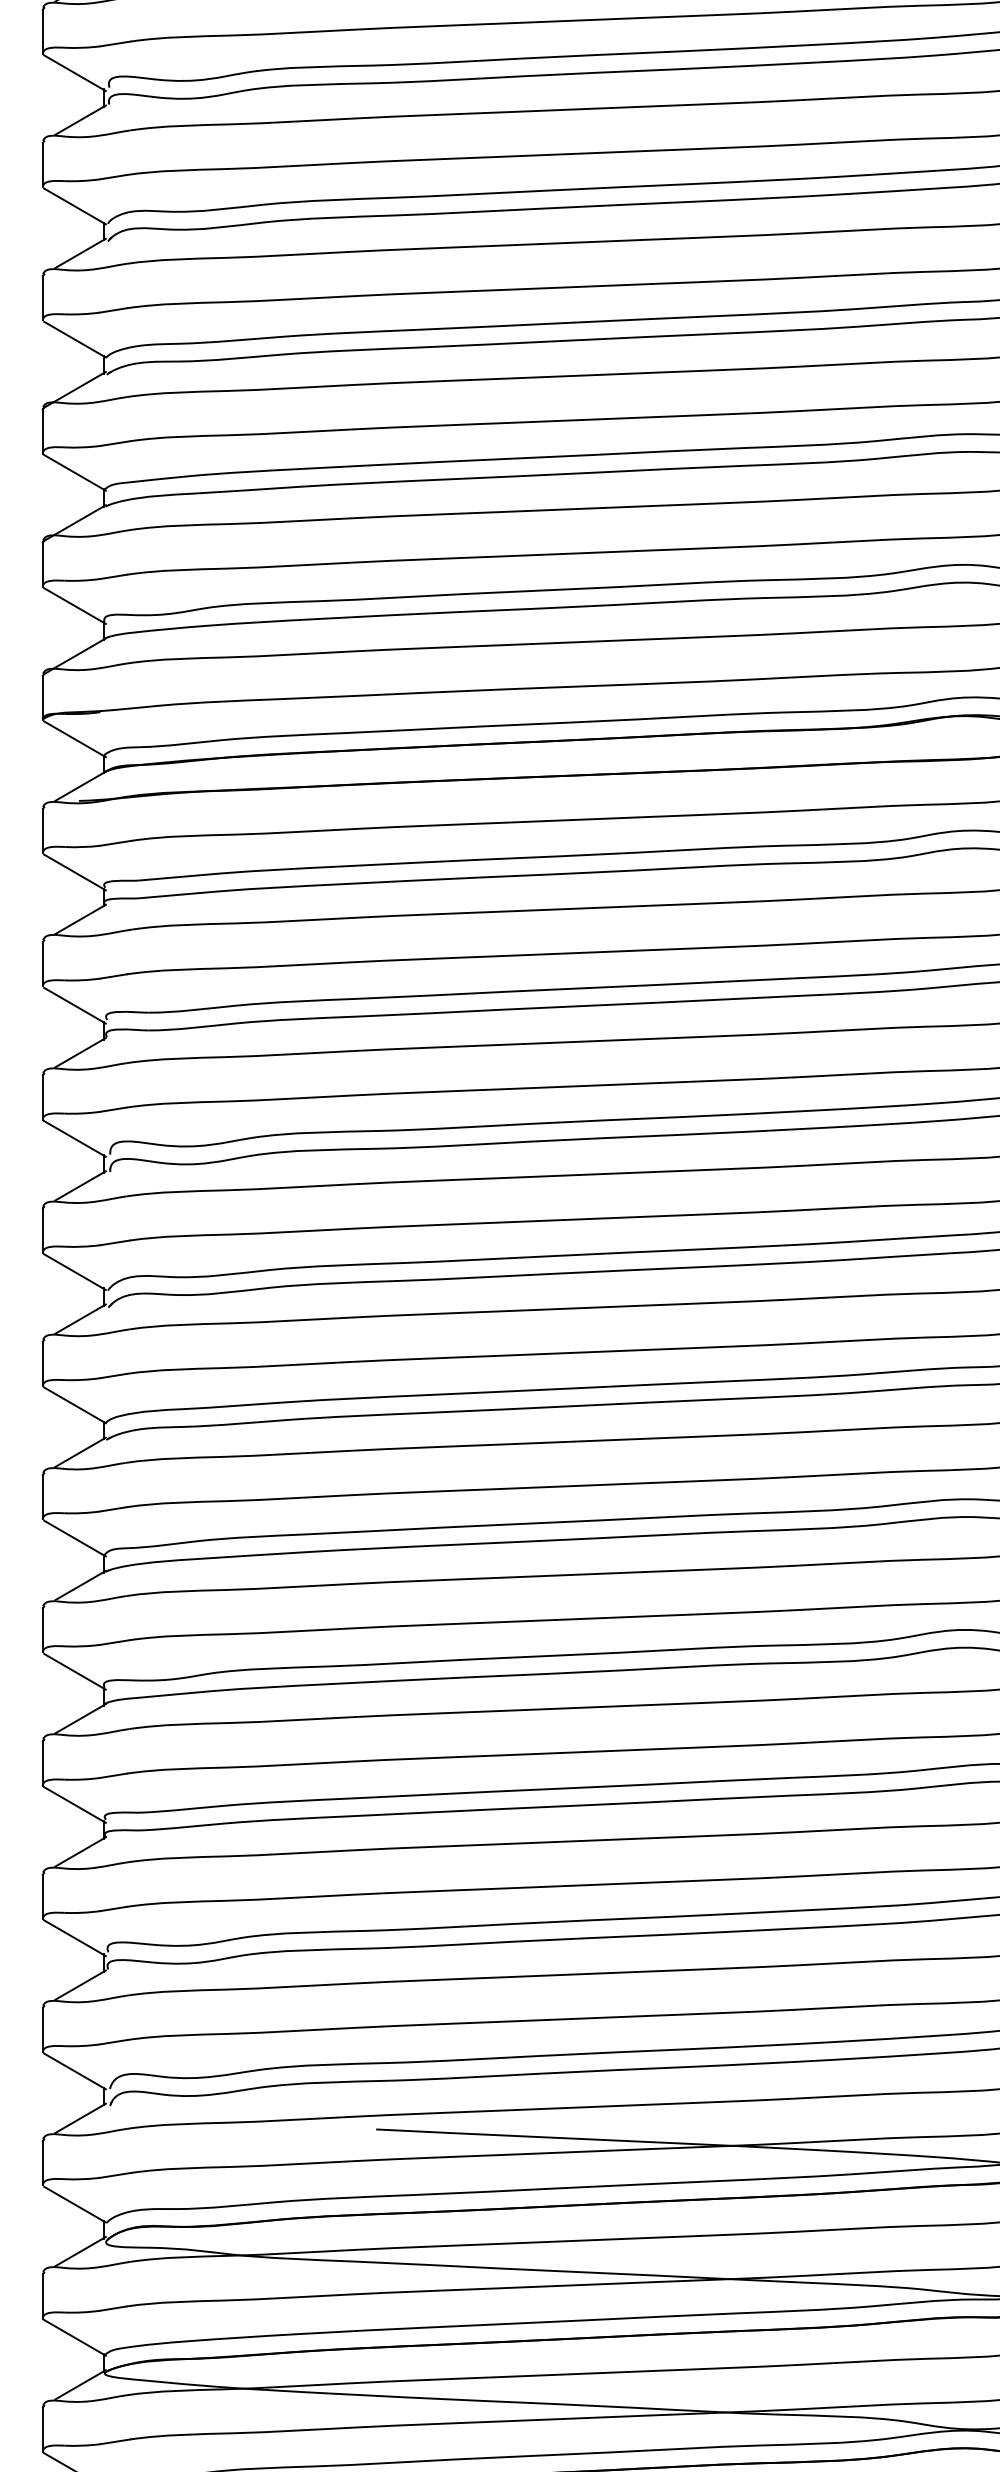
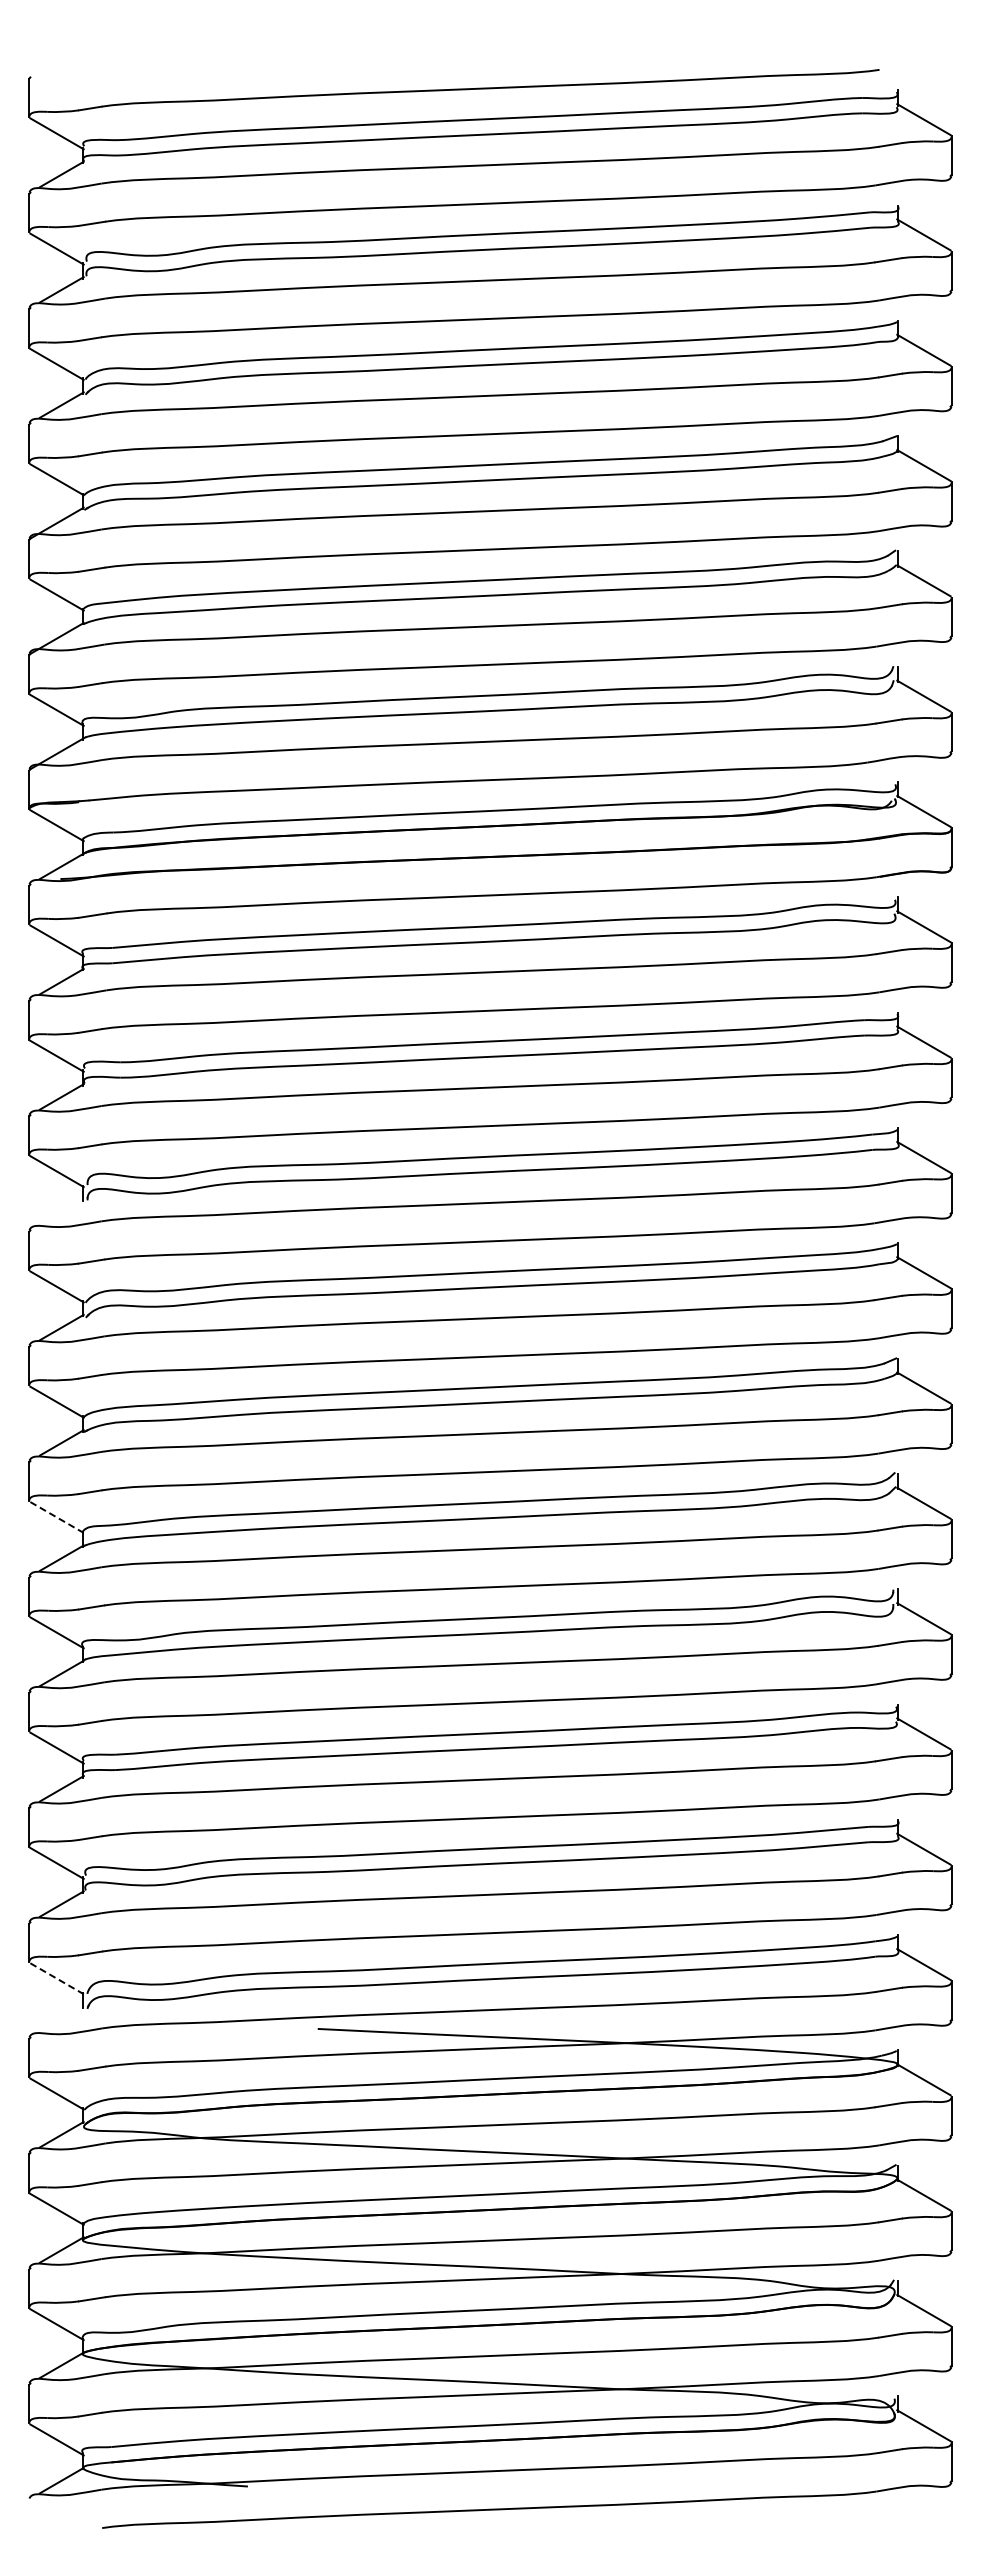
line: (80, 1185) -> (61, 1211), removed
line: (75, 1538) -> (57, 1517), solid -> dashed
line: (75, 2071) -> (57, 1978), solid -> dashed
line: (80, 2118) -> (61, 2019), removed

